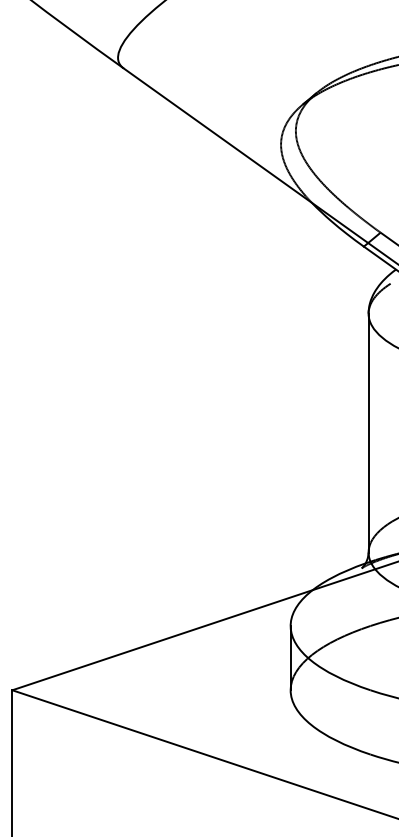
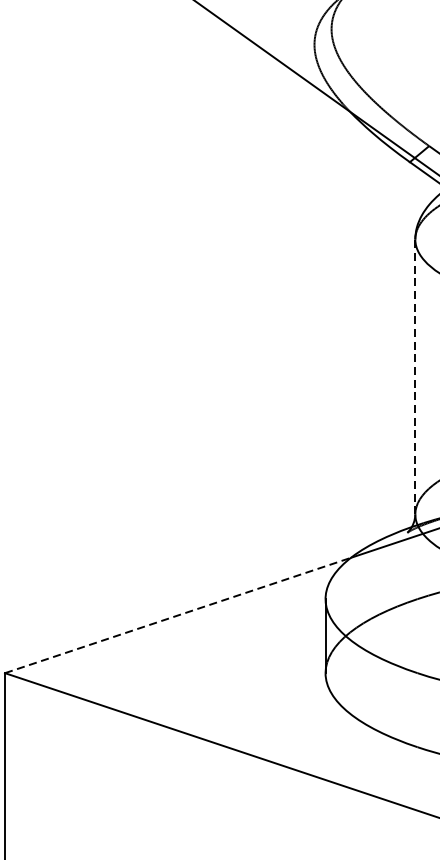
line: (368, 432) -> (415, 376), solid -> dashed
line: (163, 640) -> (179, 615), solid -> dashed

